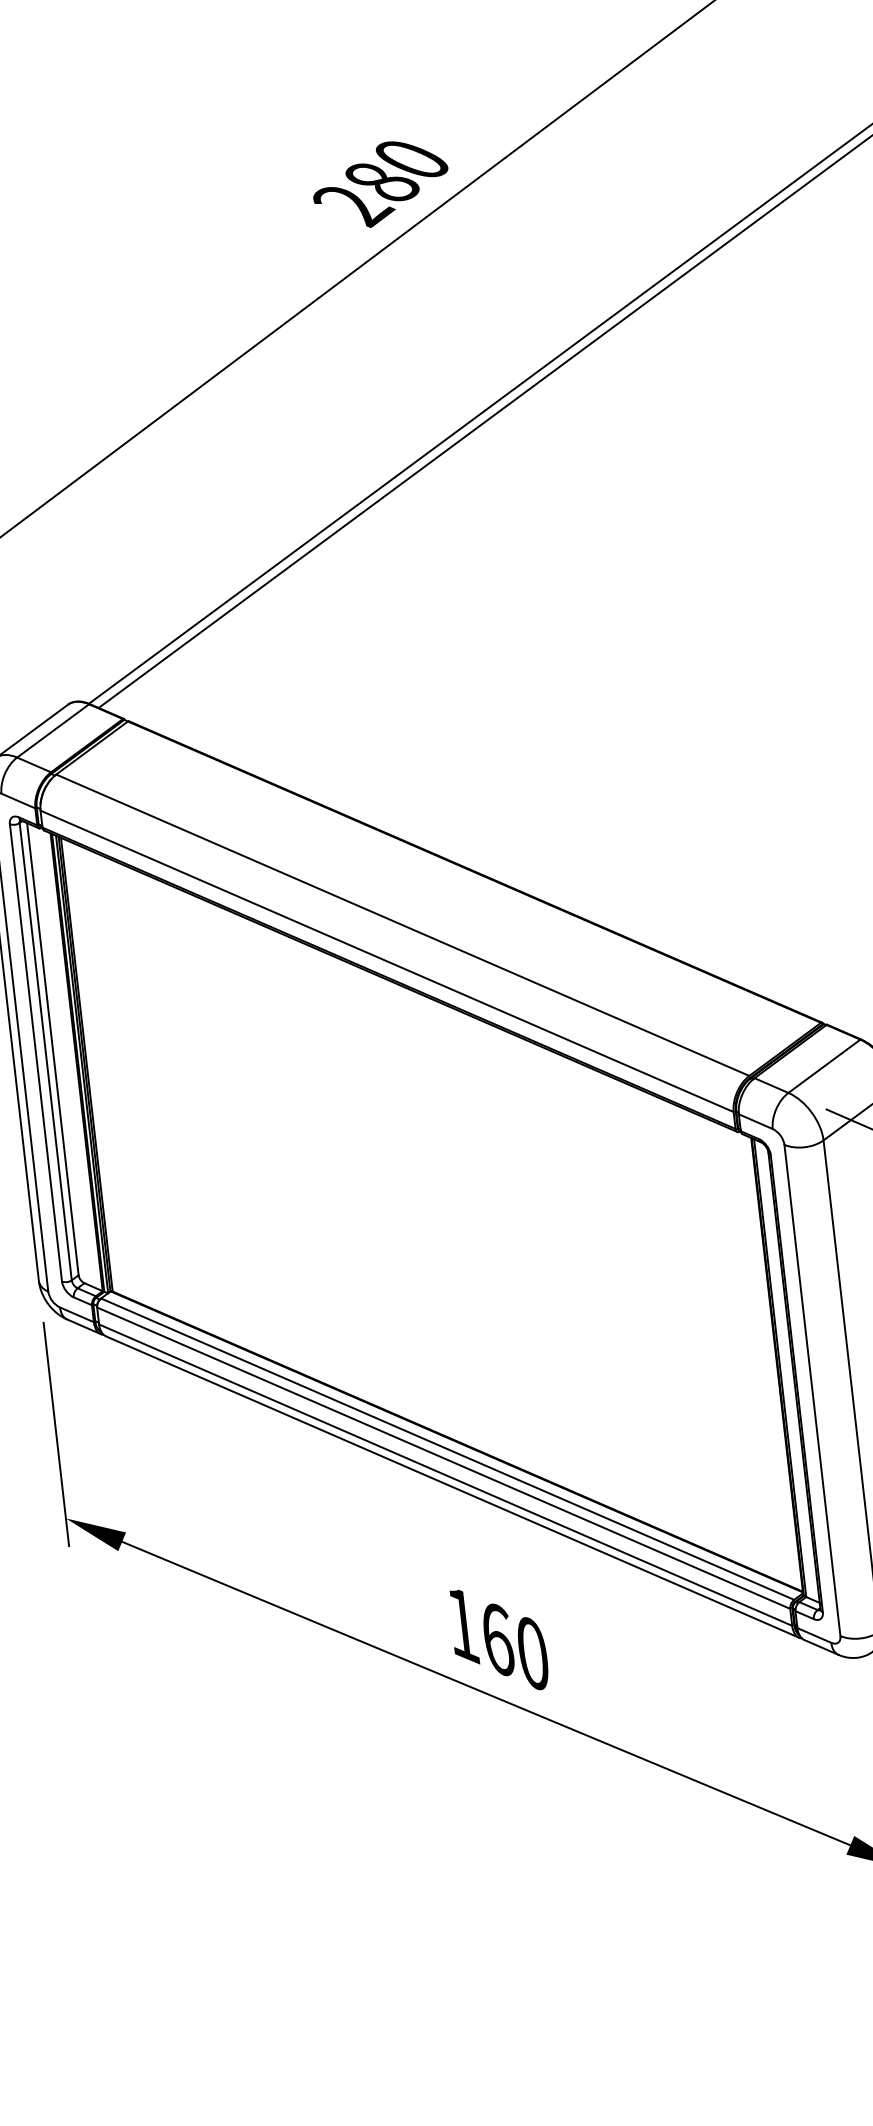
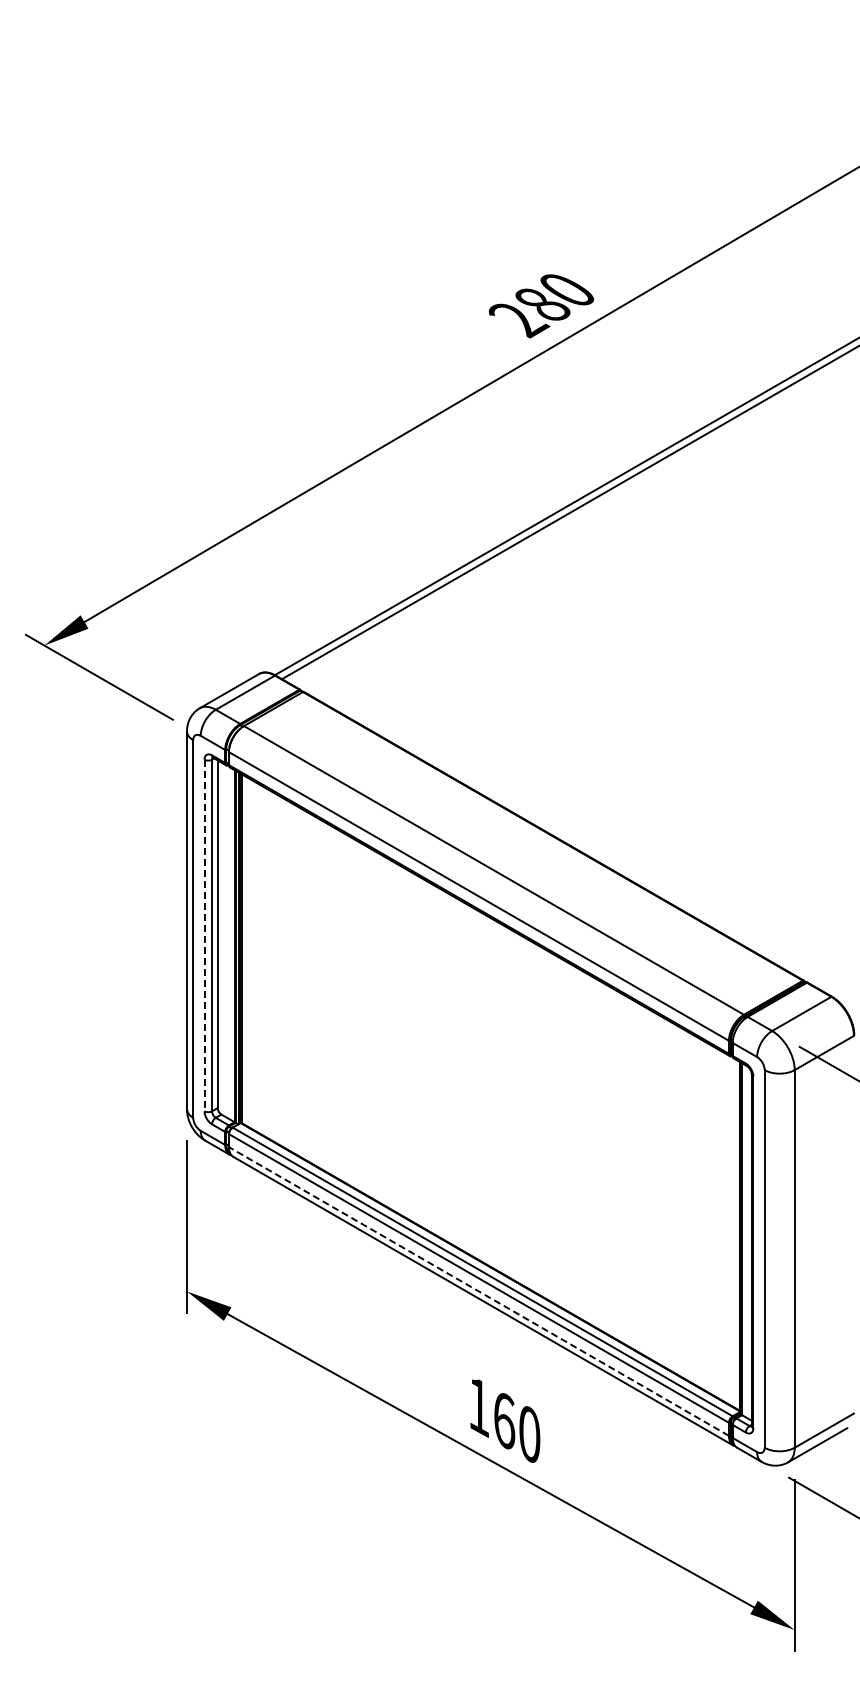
line: (35, 1052) -> (204, 935), solid -> dashed
line: (445, 1475) -> (478, 1291), solid -> dashed

